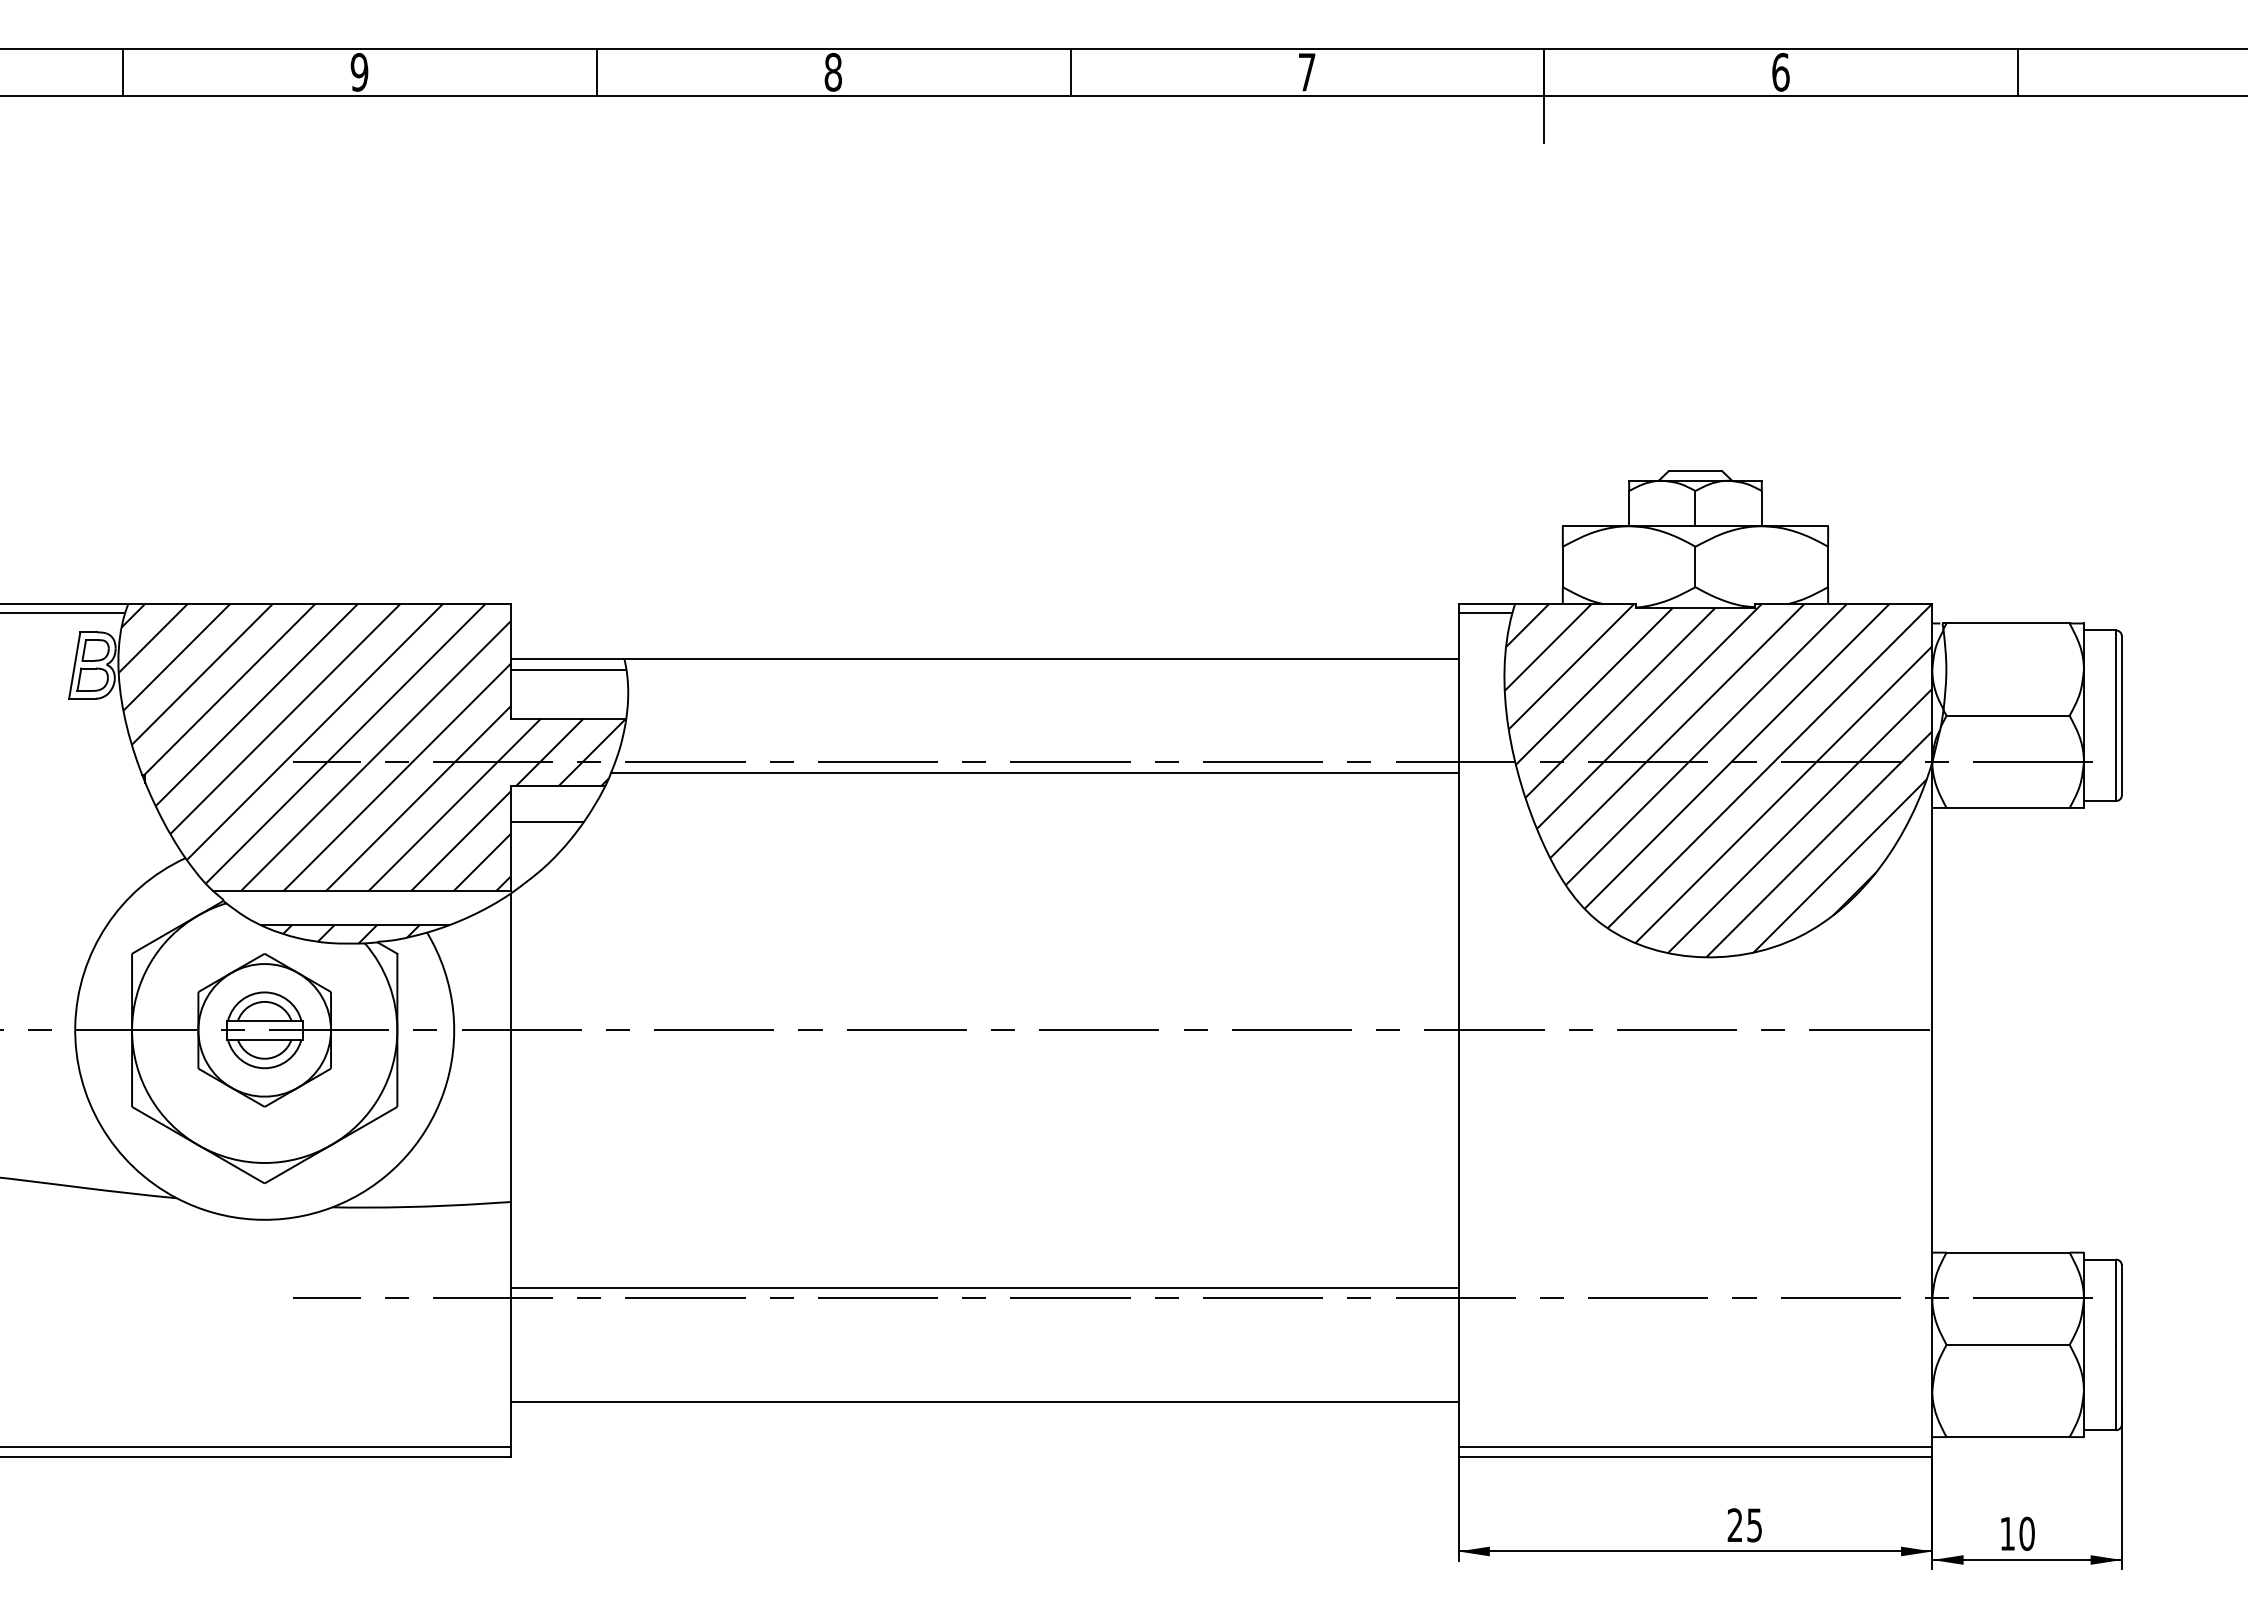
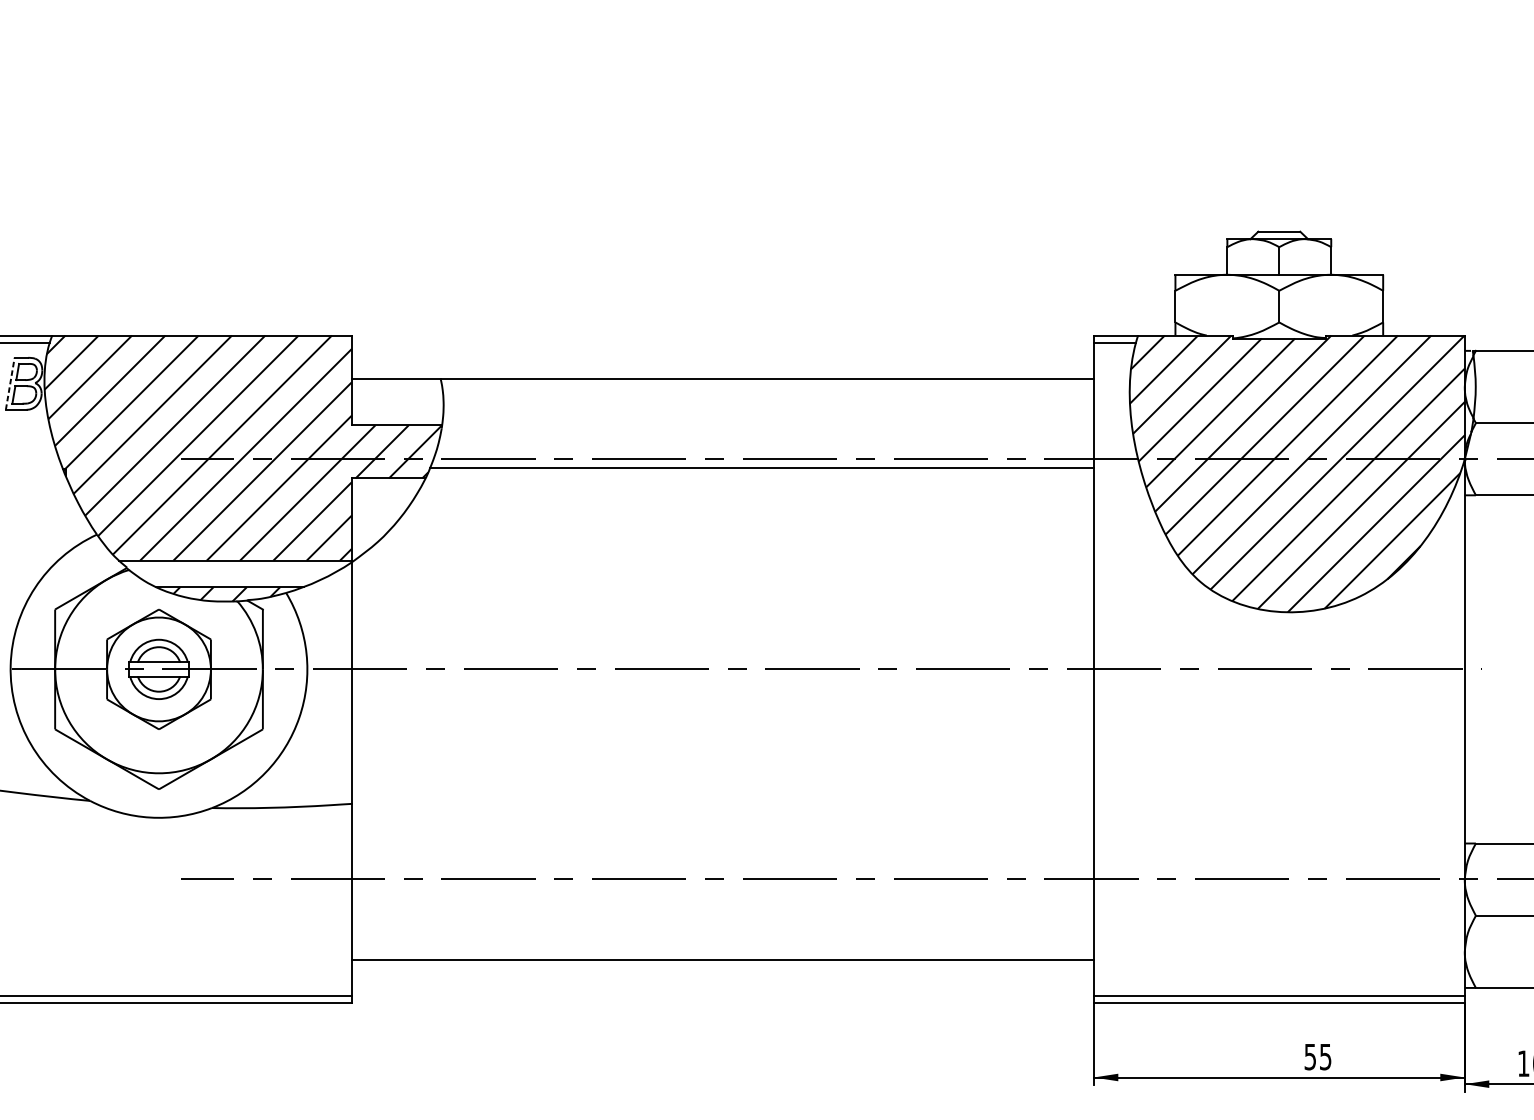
line: (74, 665) -> (10, 383), solid -> dashed
line: (568, 670) -> (396, 387), removed
line: (547, 821) -> (380, 505), removed
line: (984, 1288) -> (722, 871), removed
text: (1734, 1525) -> (1309, 1057), 25 -> 55

